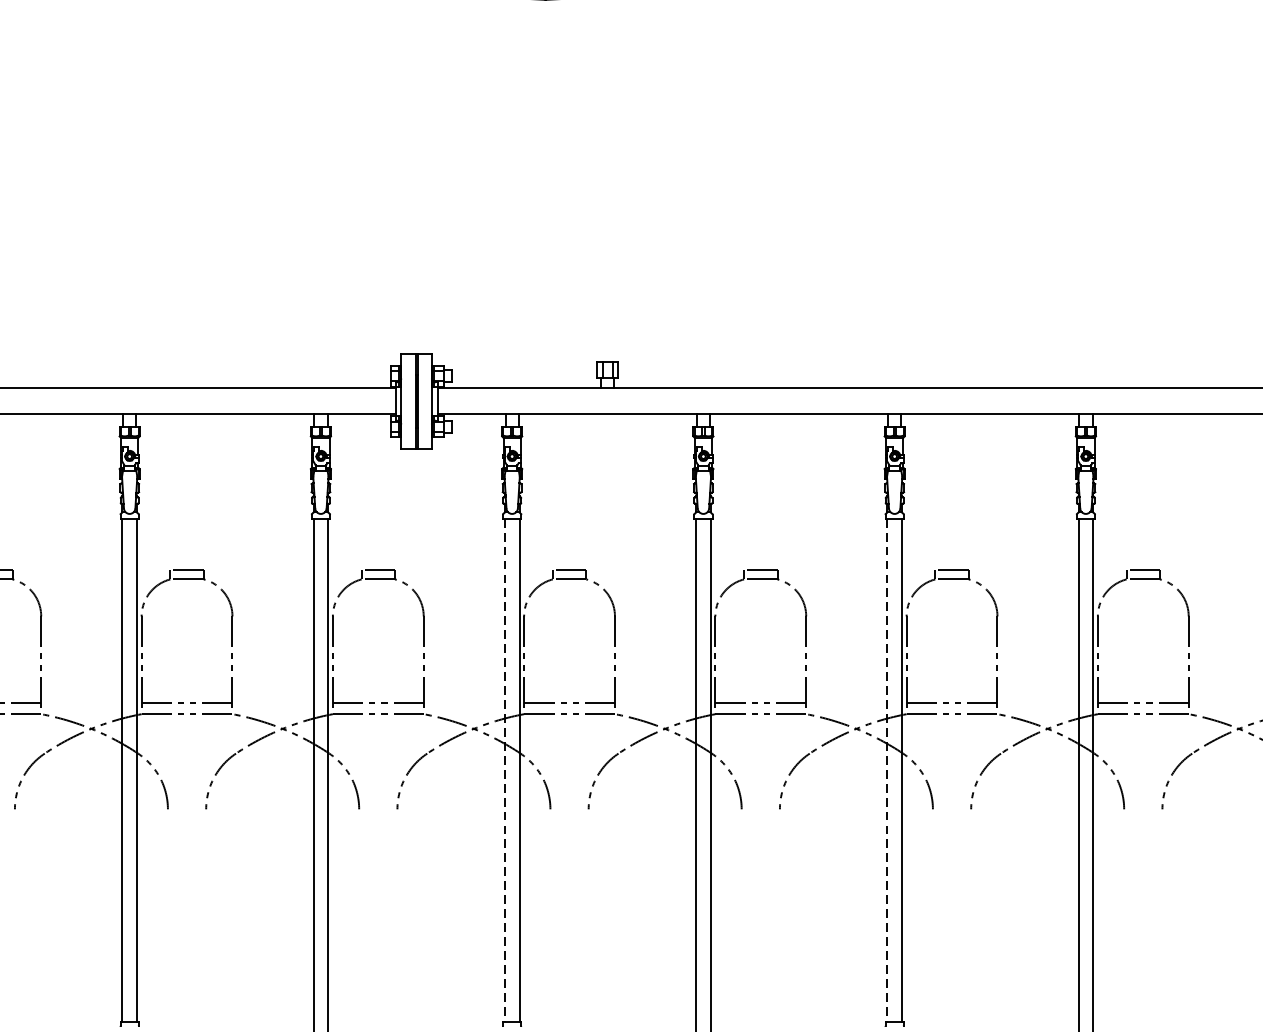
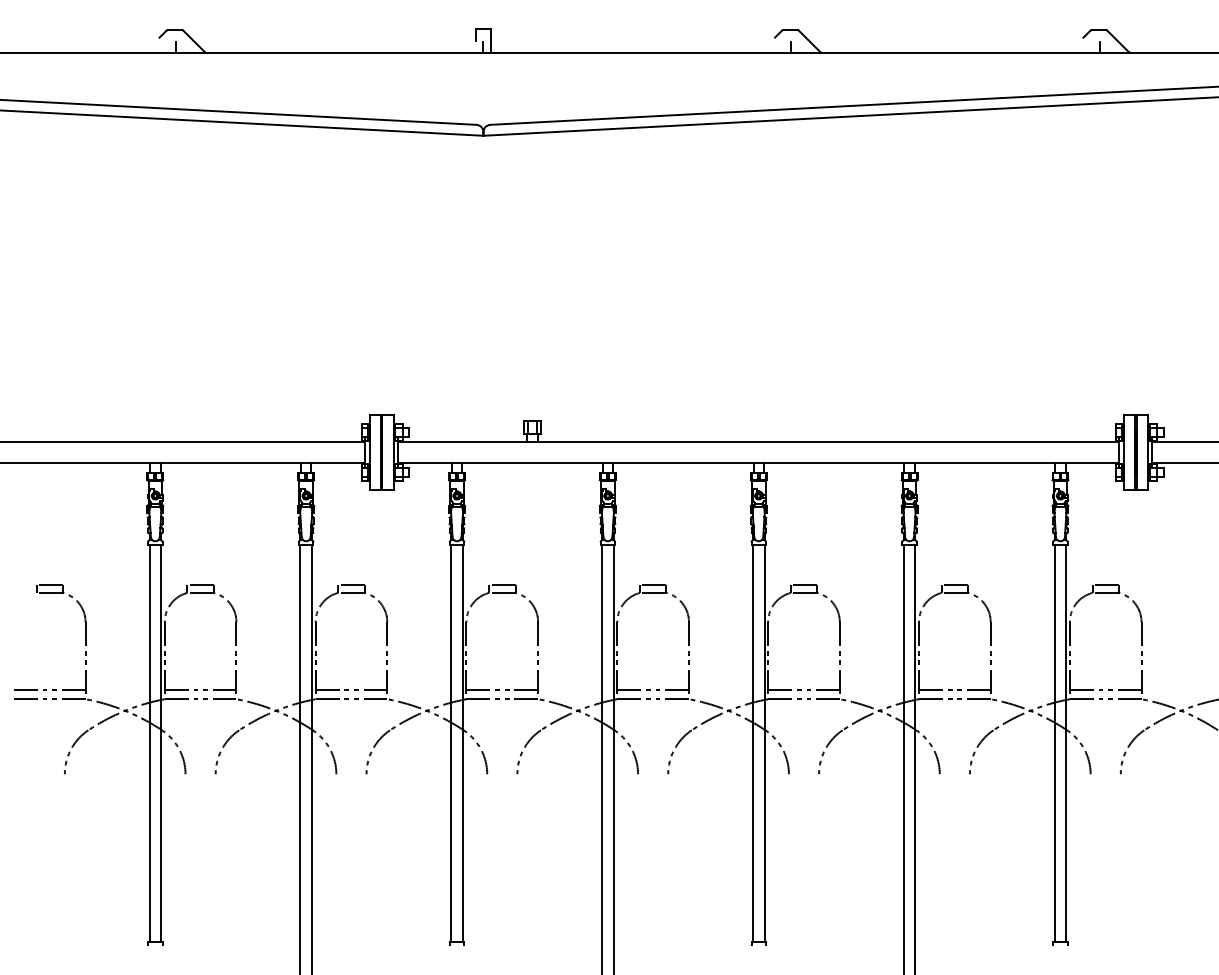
line: (505, 770) -> (451, 743), dashed -> solid
line: (886, 770) -> (752, 743), dashed -> solid

